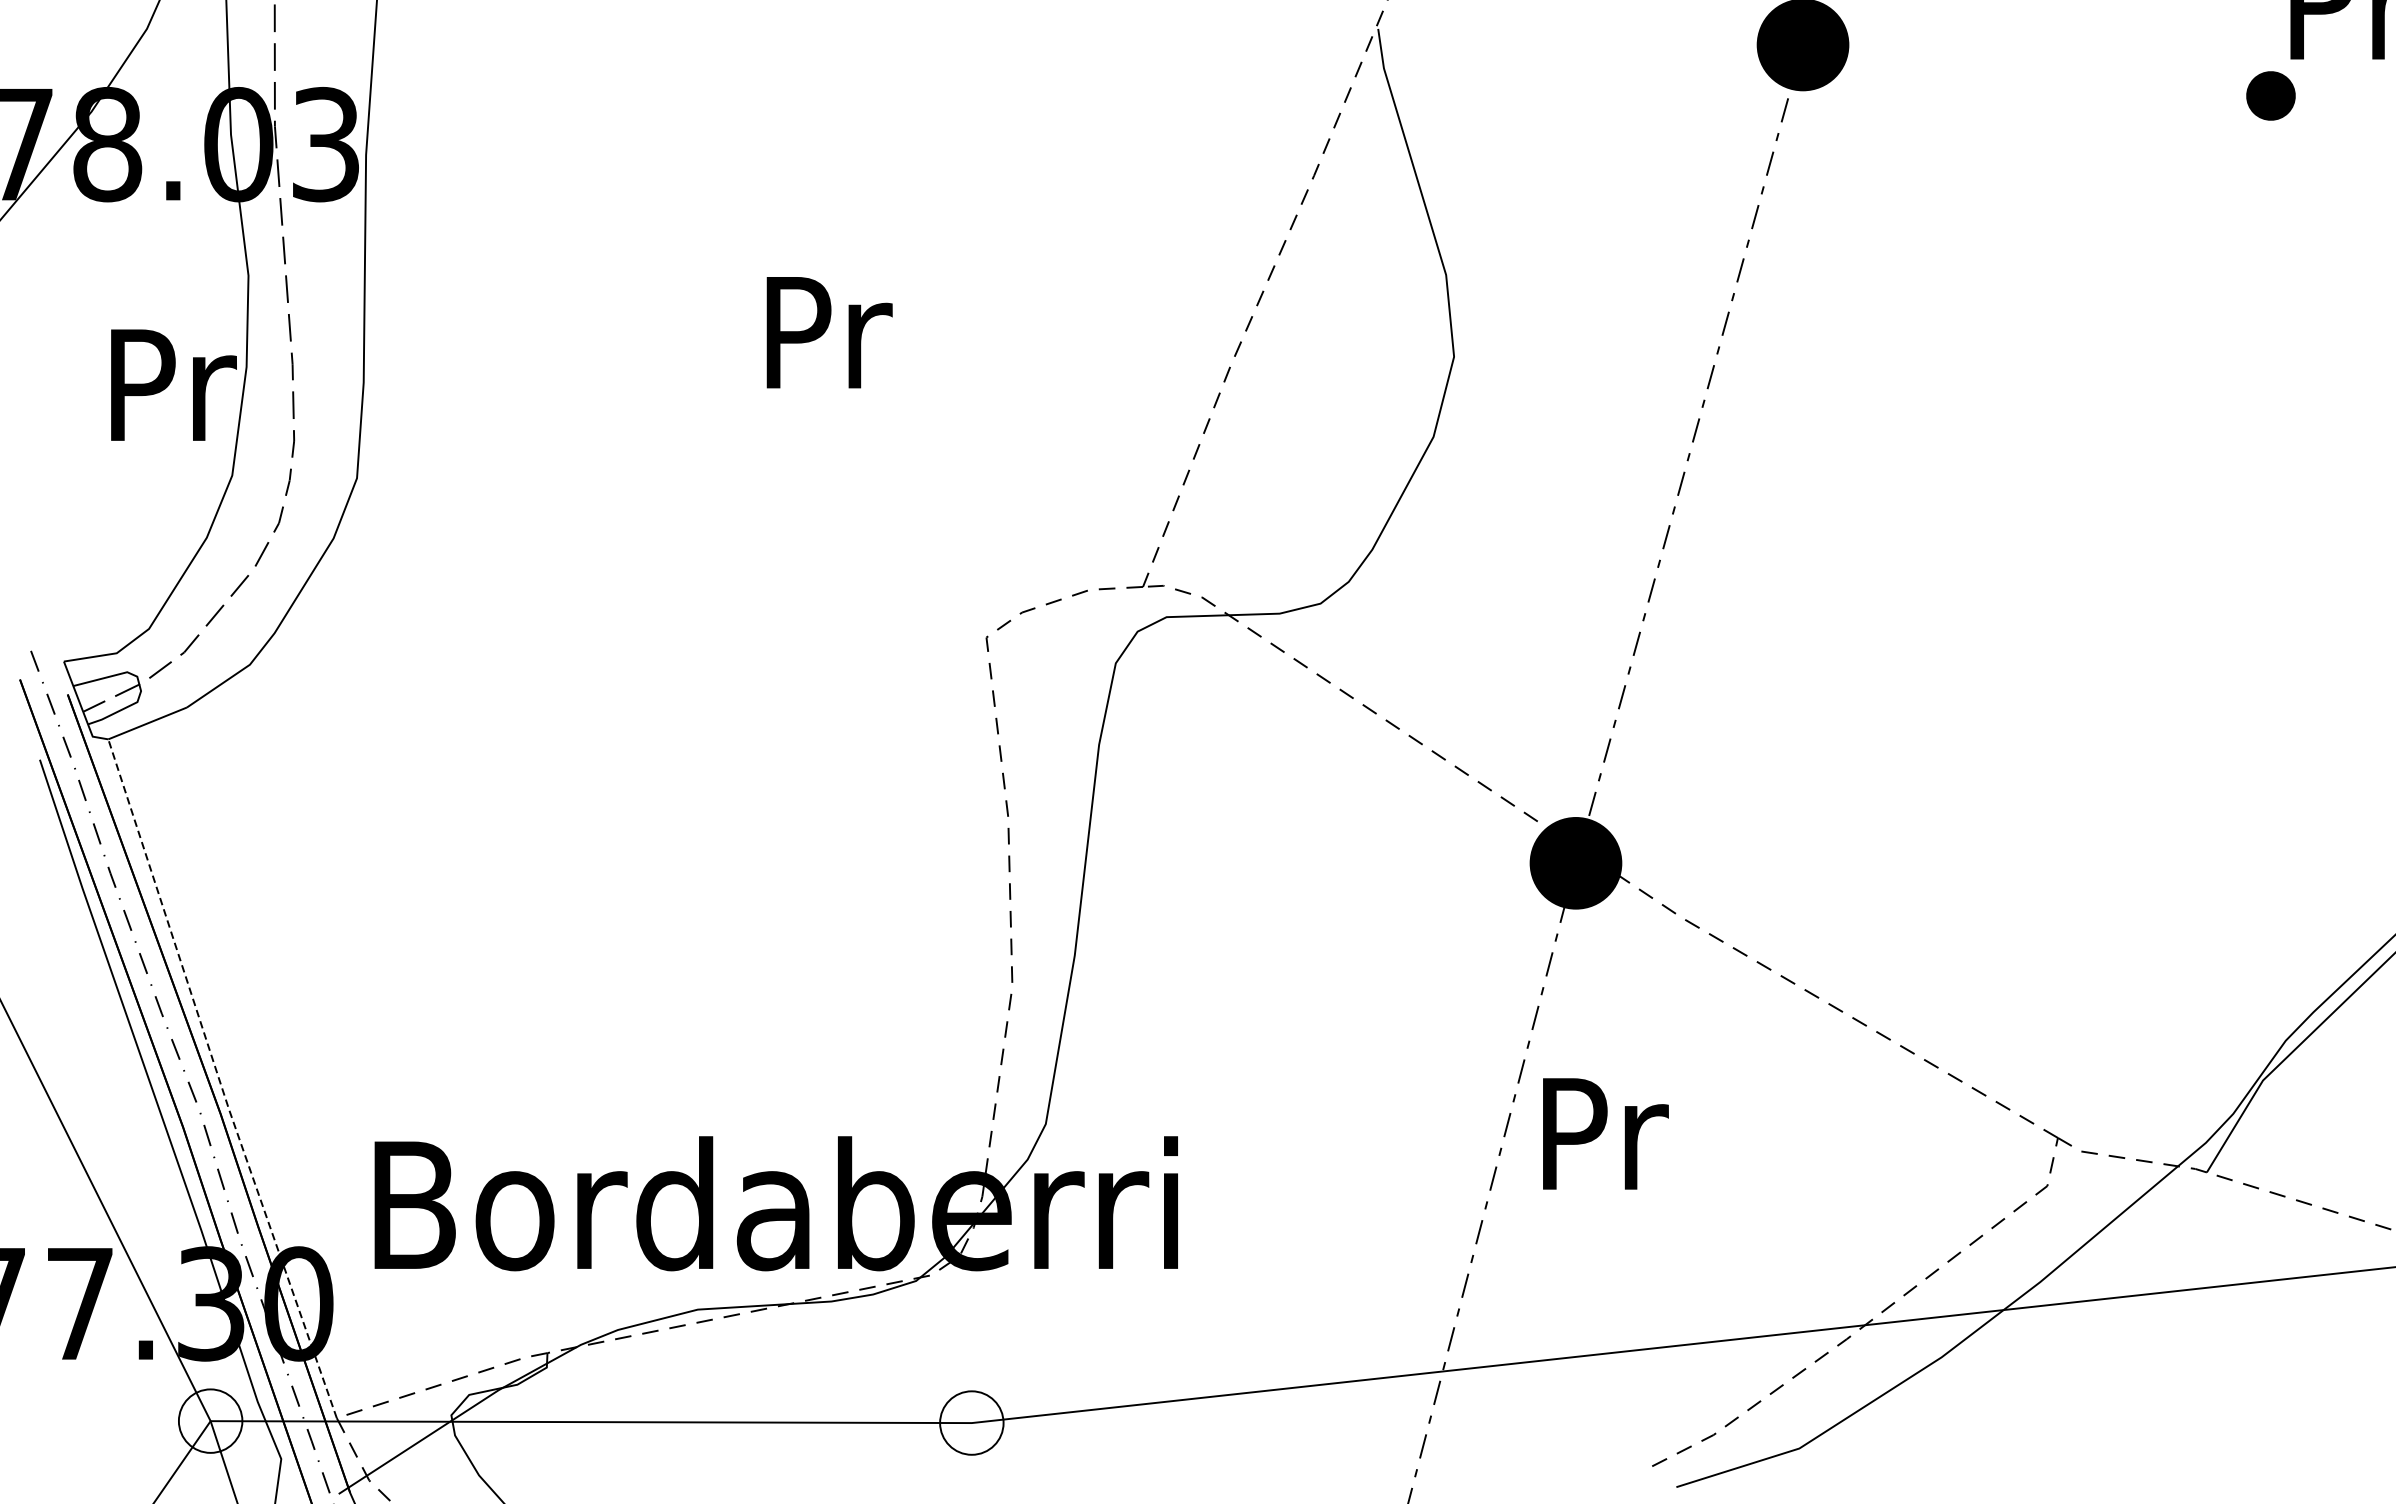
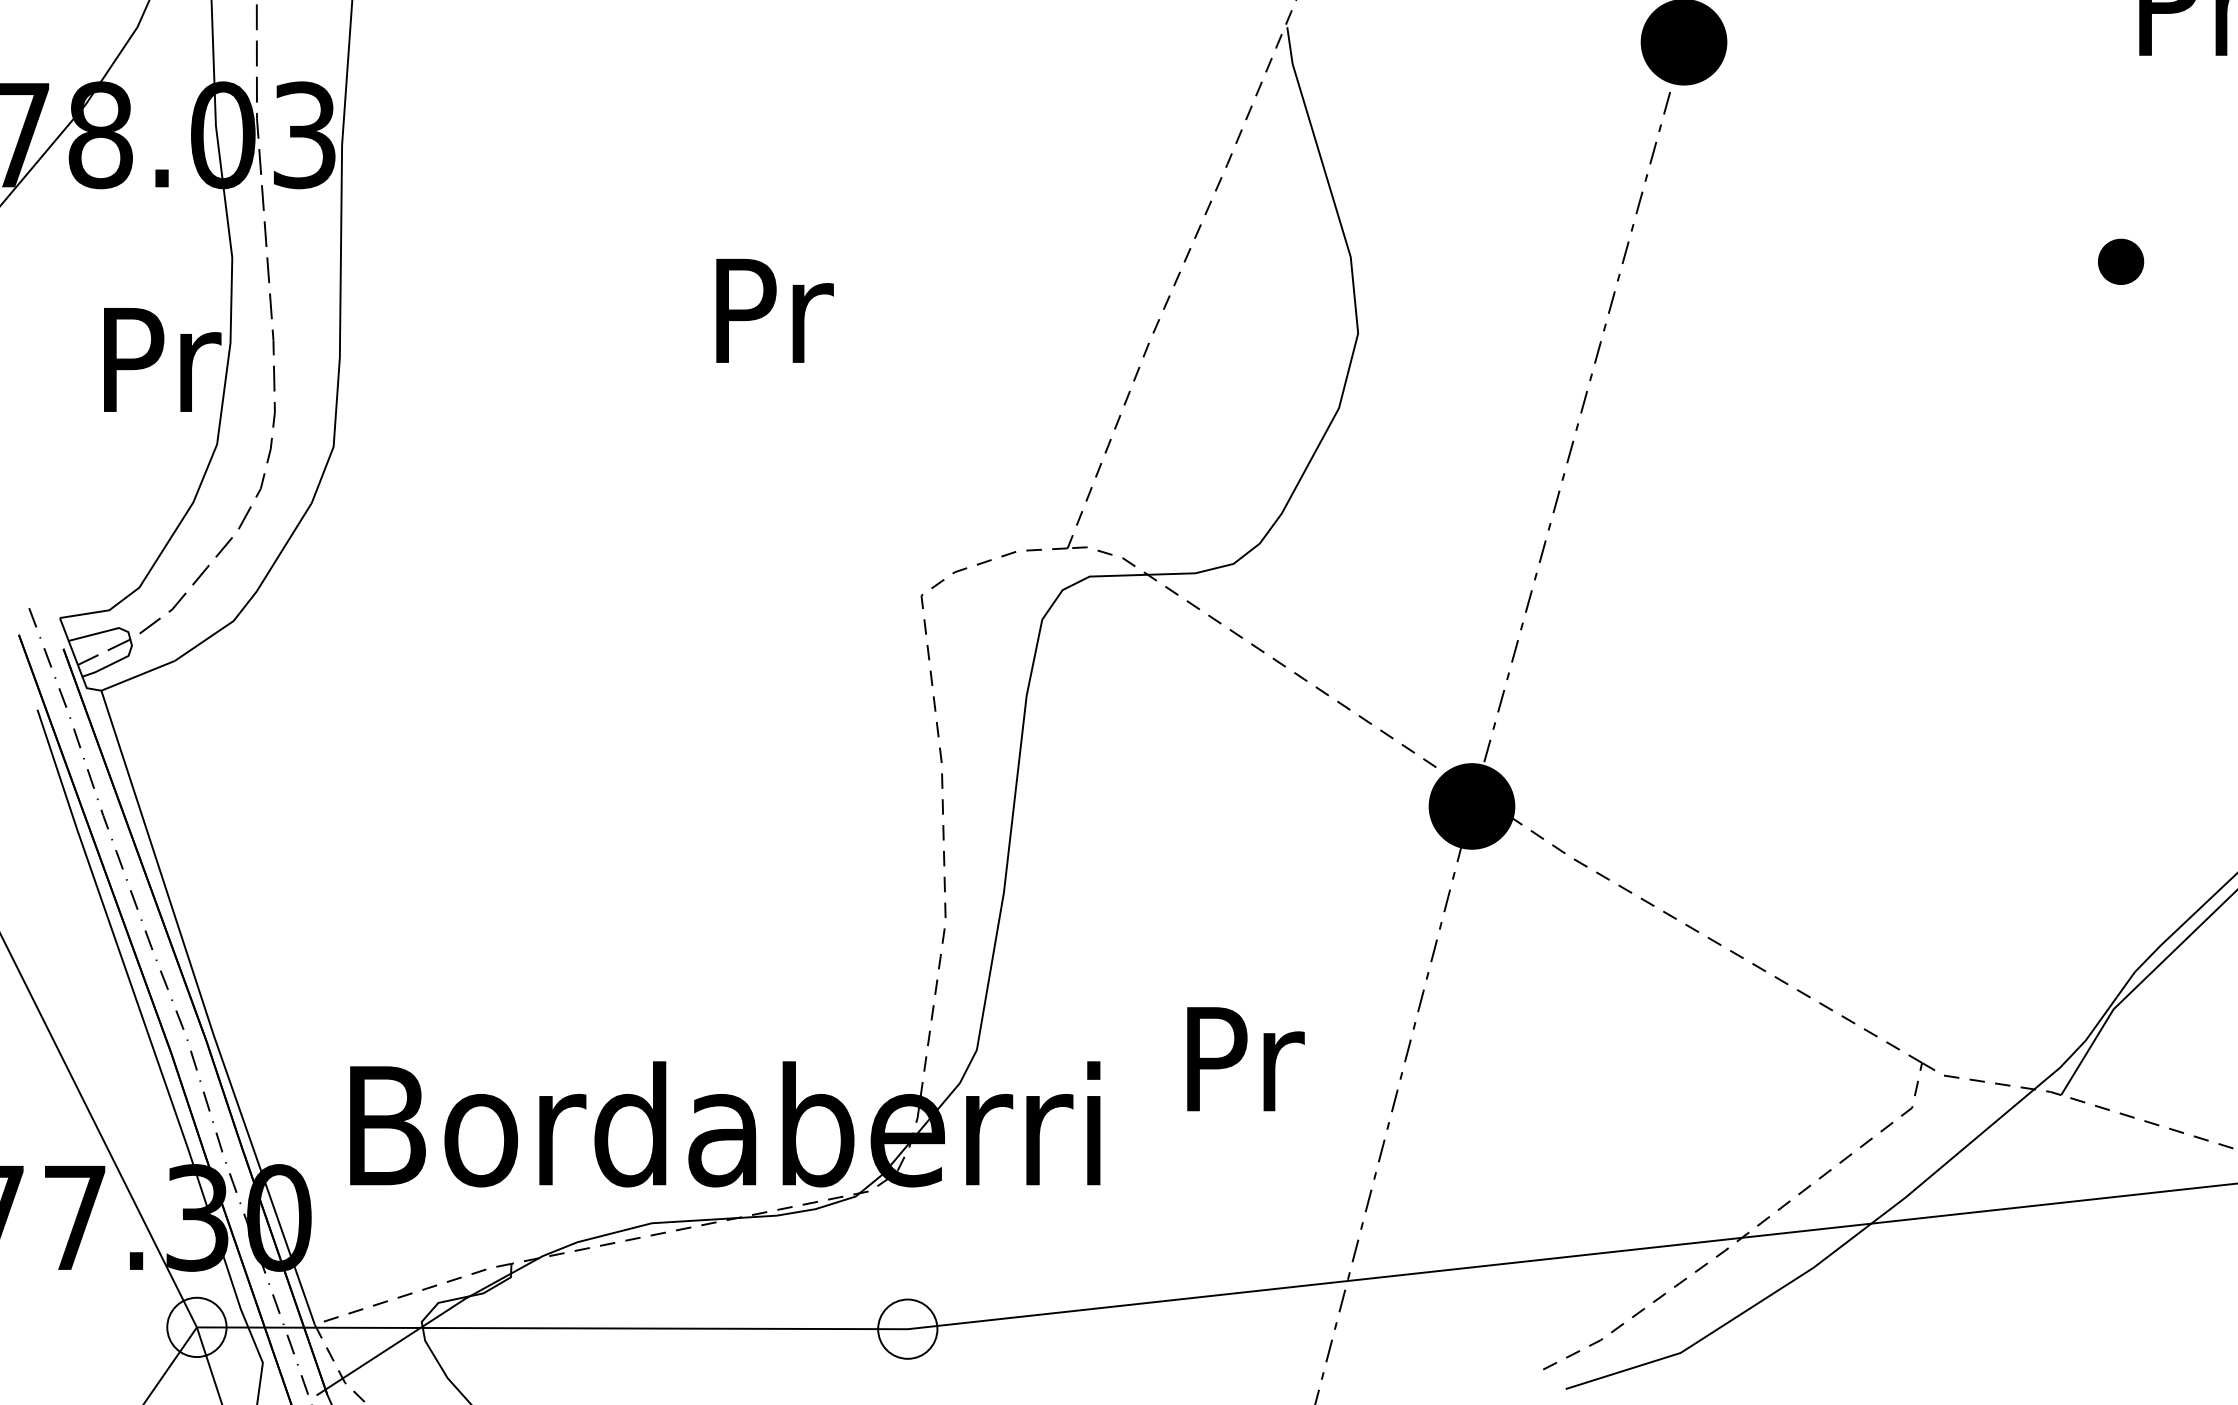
part: (2271, 95) -> (2121, 261), moved
line: (219, 1079) -> (205, 1008), dashed -> solid
text: (1605, 1134) -> (1245, 1059), moved

